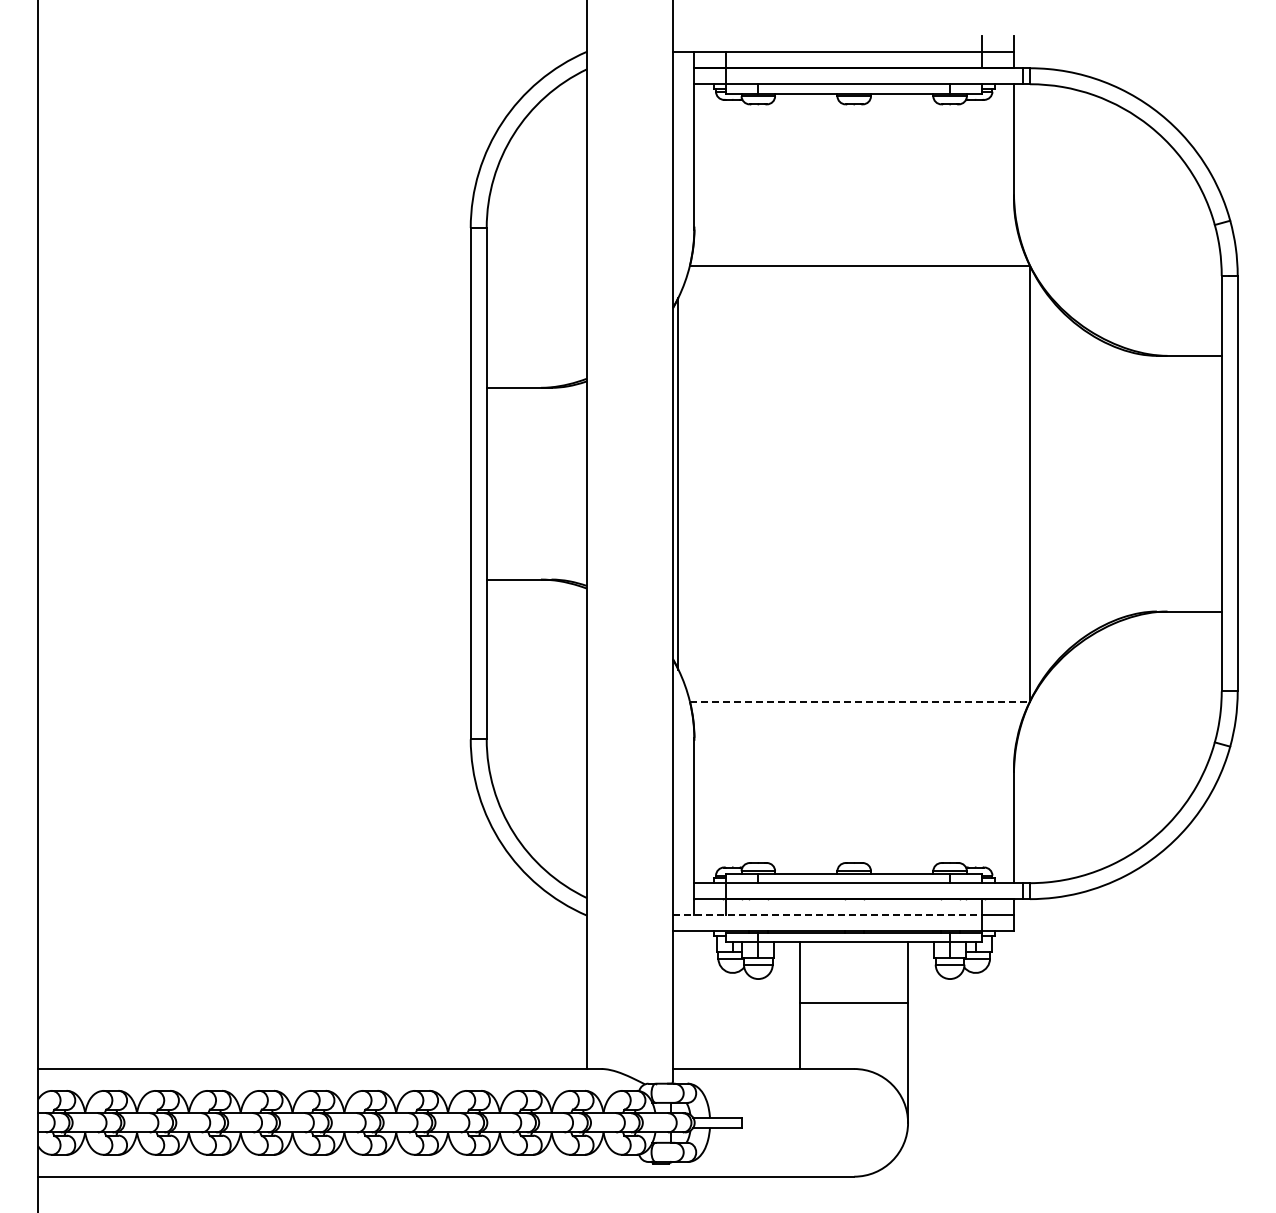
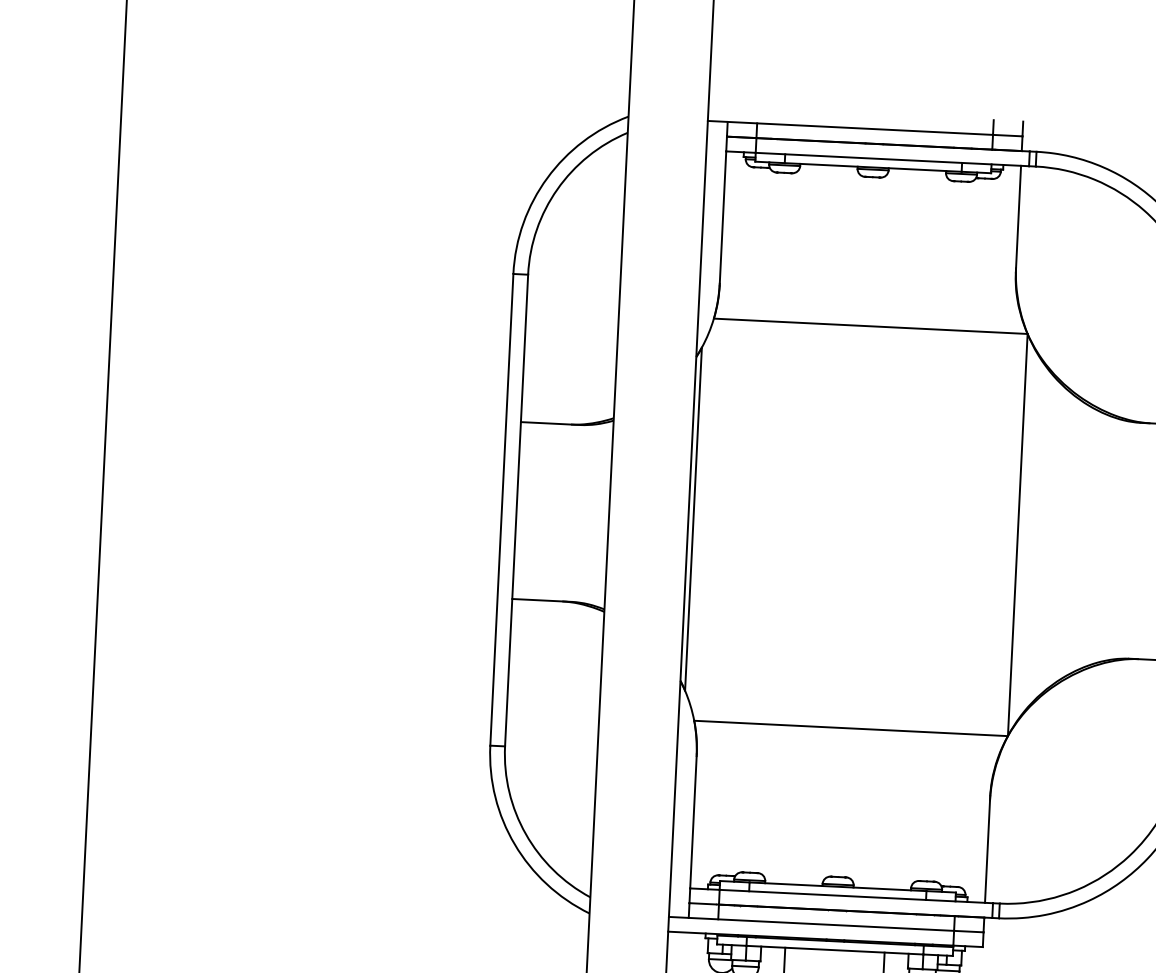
line: (860, 701) -> (851, 728), dashed -> solid
line: (827, 915) -> (811, 924), dashed -> solid

